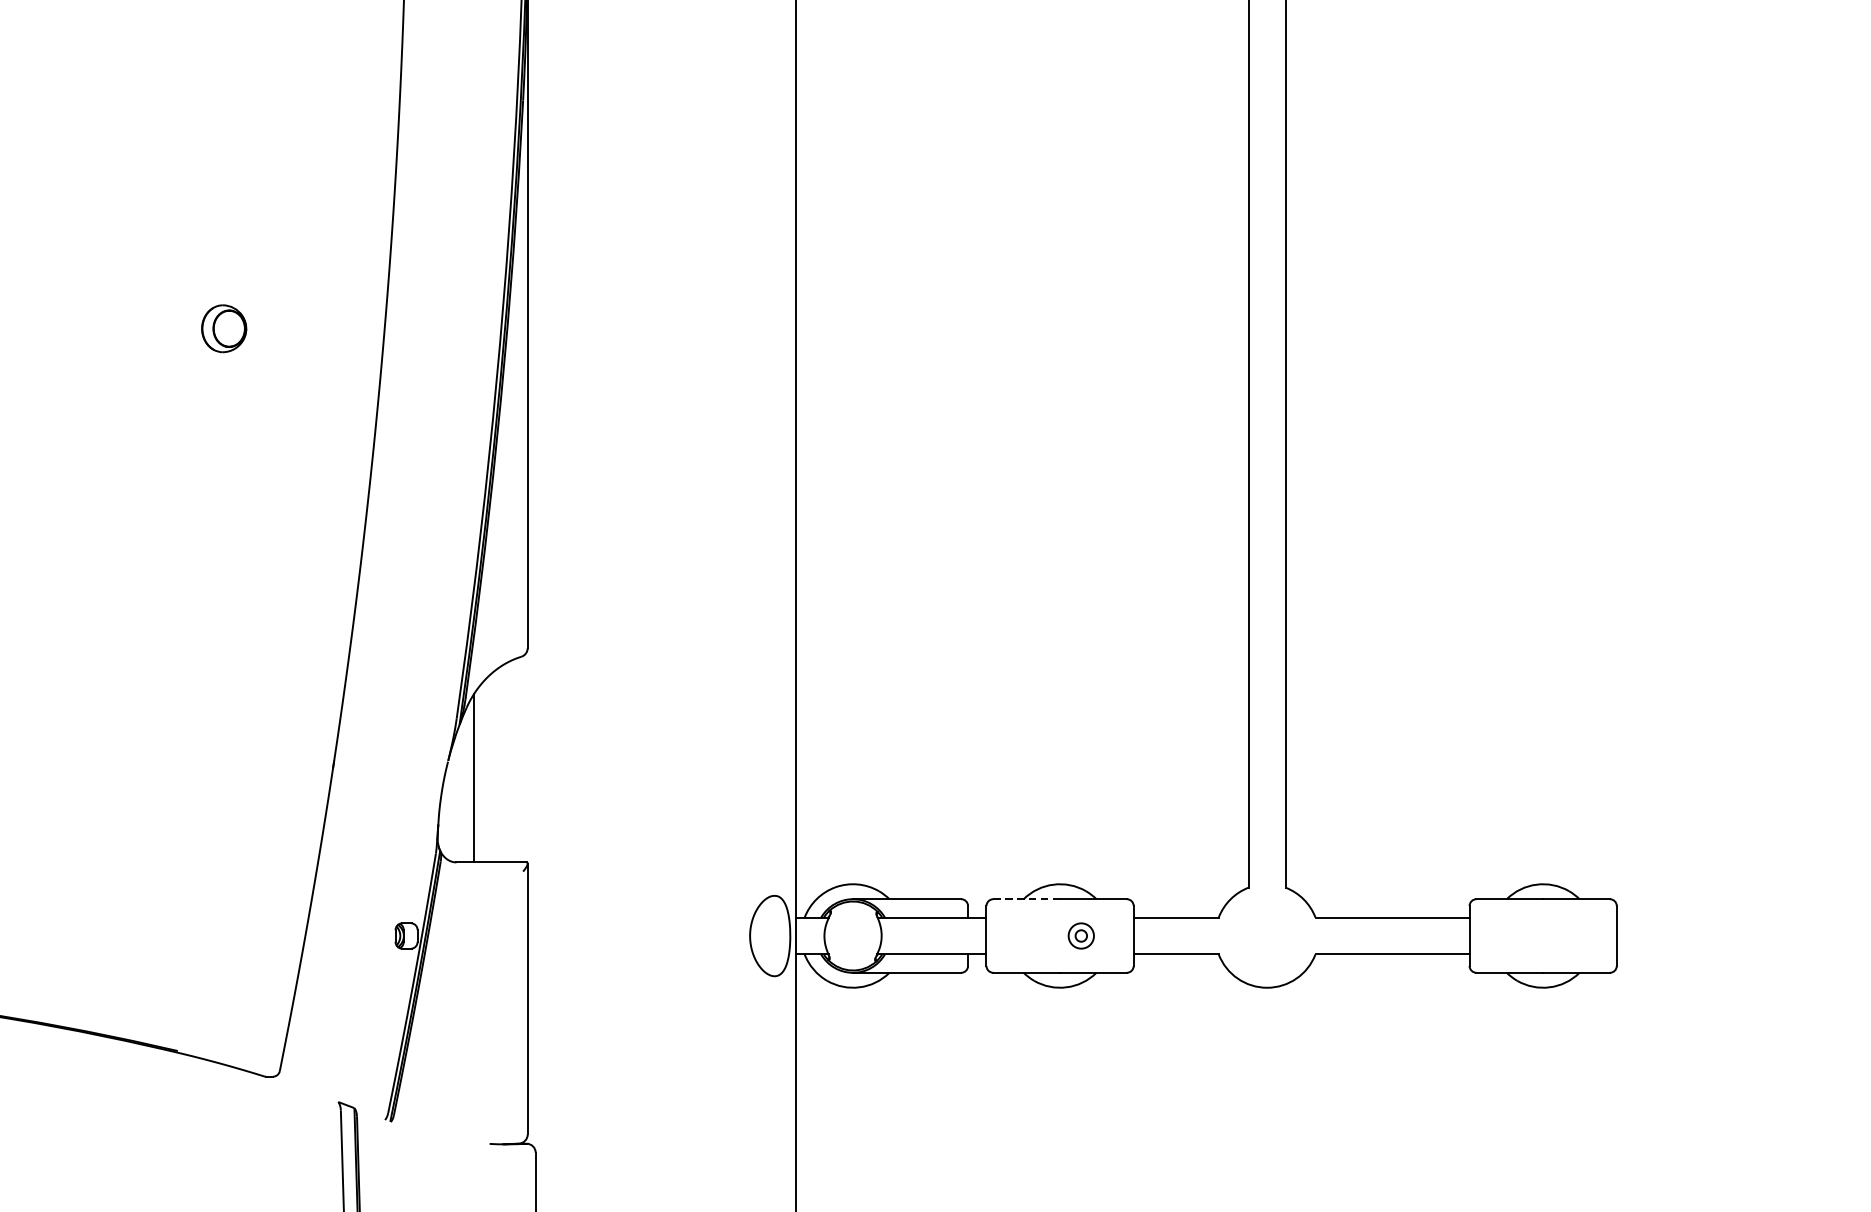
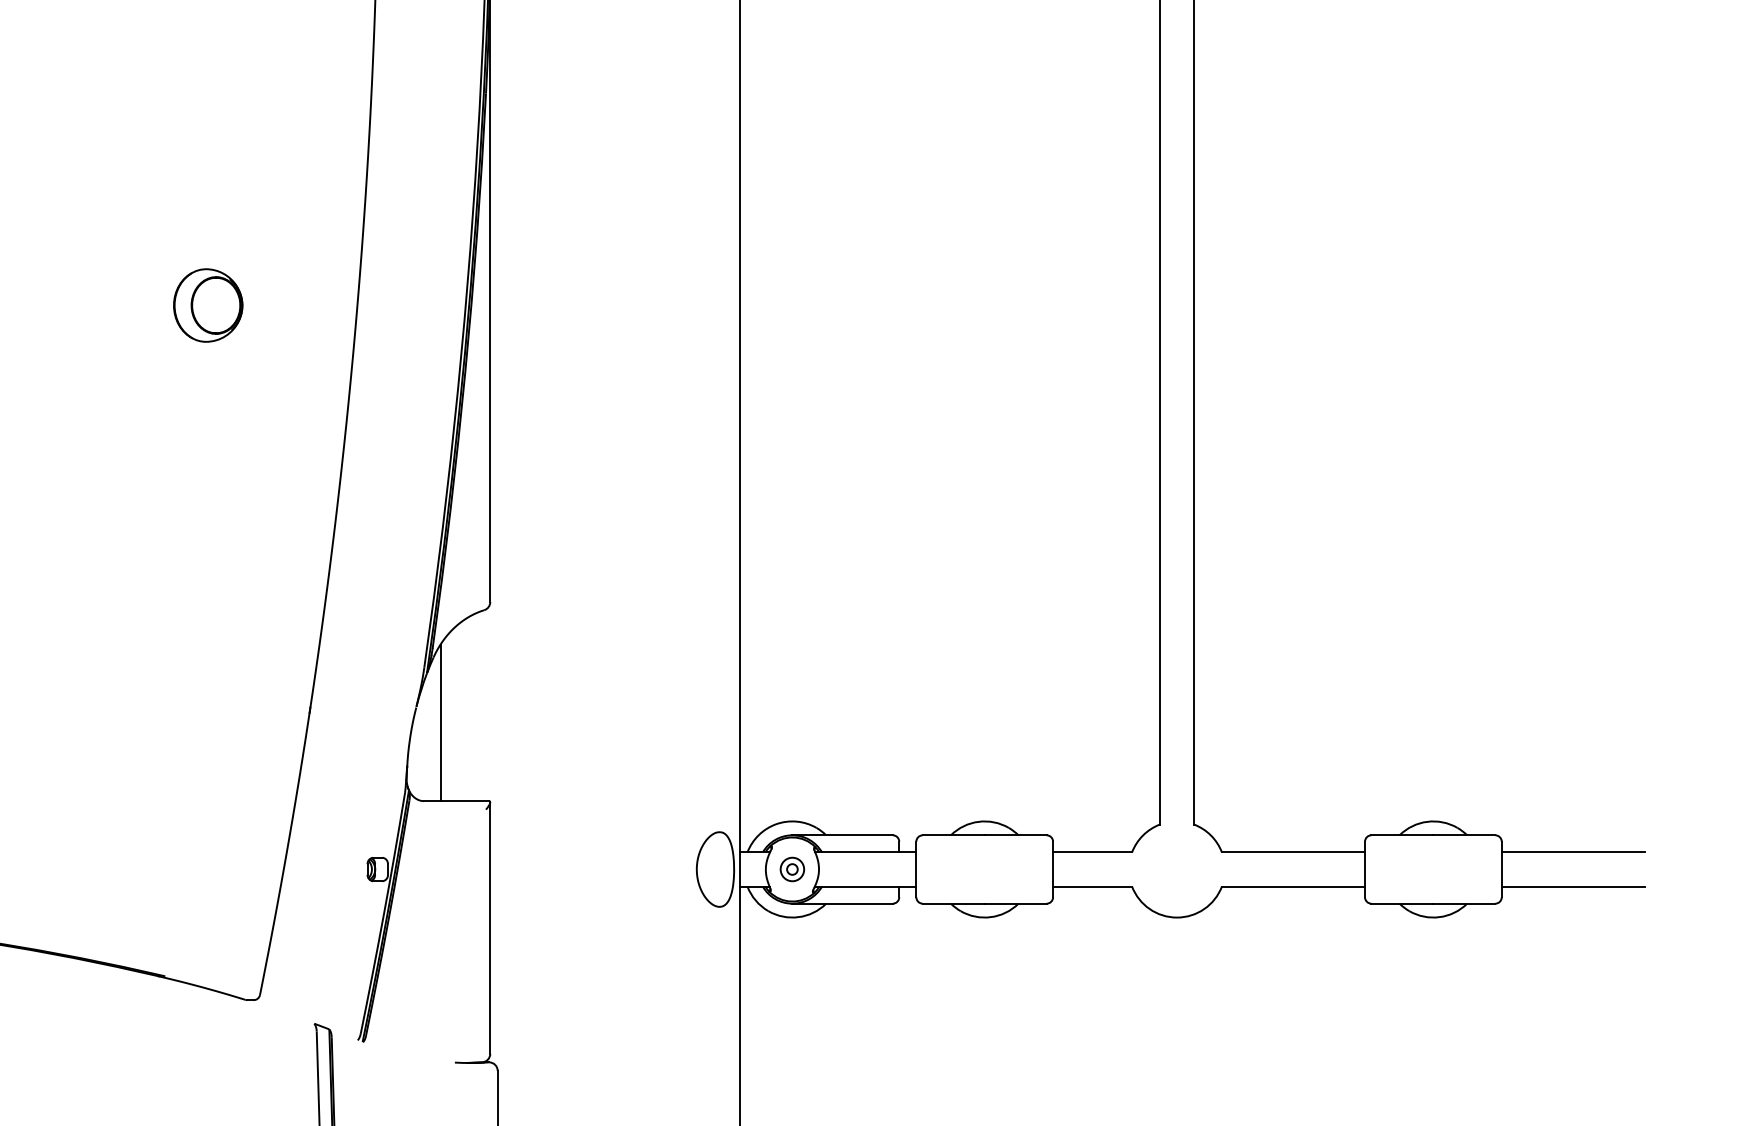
part: (224, 328) -> (208, 305), size x1.67
line: (1026, 899) -> (953, 835), dashed -> solid
line: (1692, 917) -> (1572, 852), added
part: (1081, 936) -> (792, 869), moved
line: (1692, 954) -> (1572, 886), added

